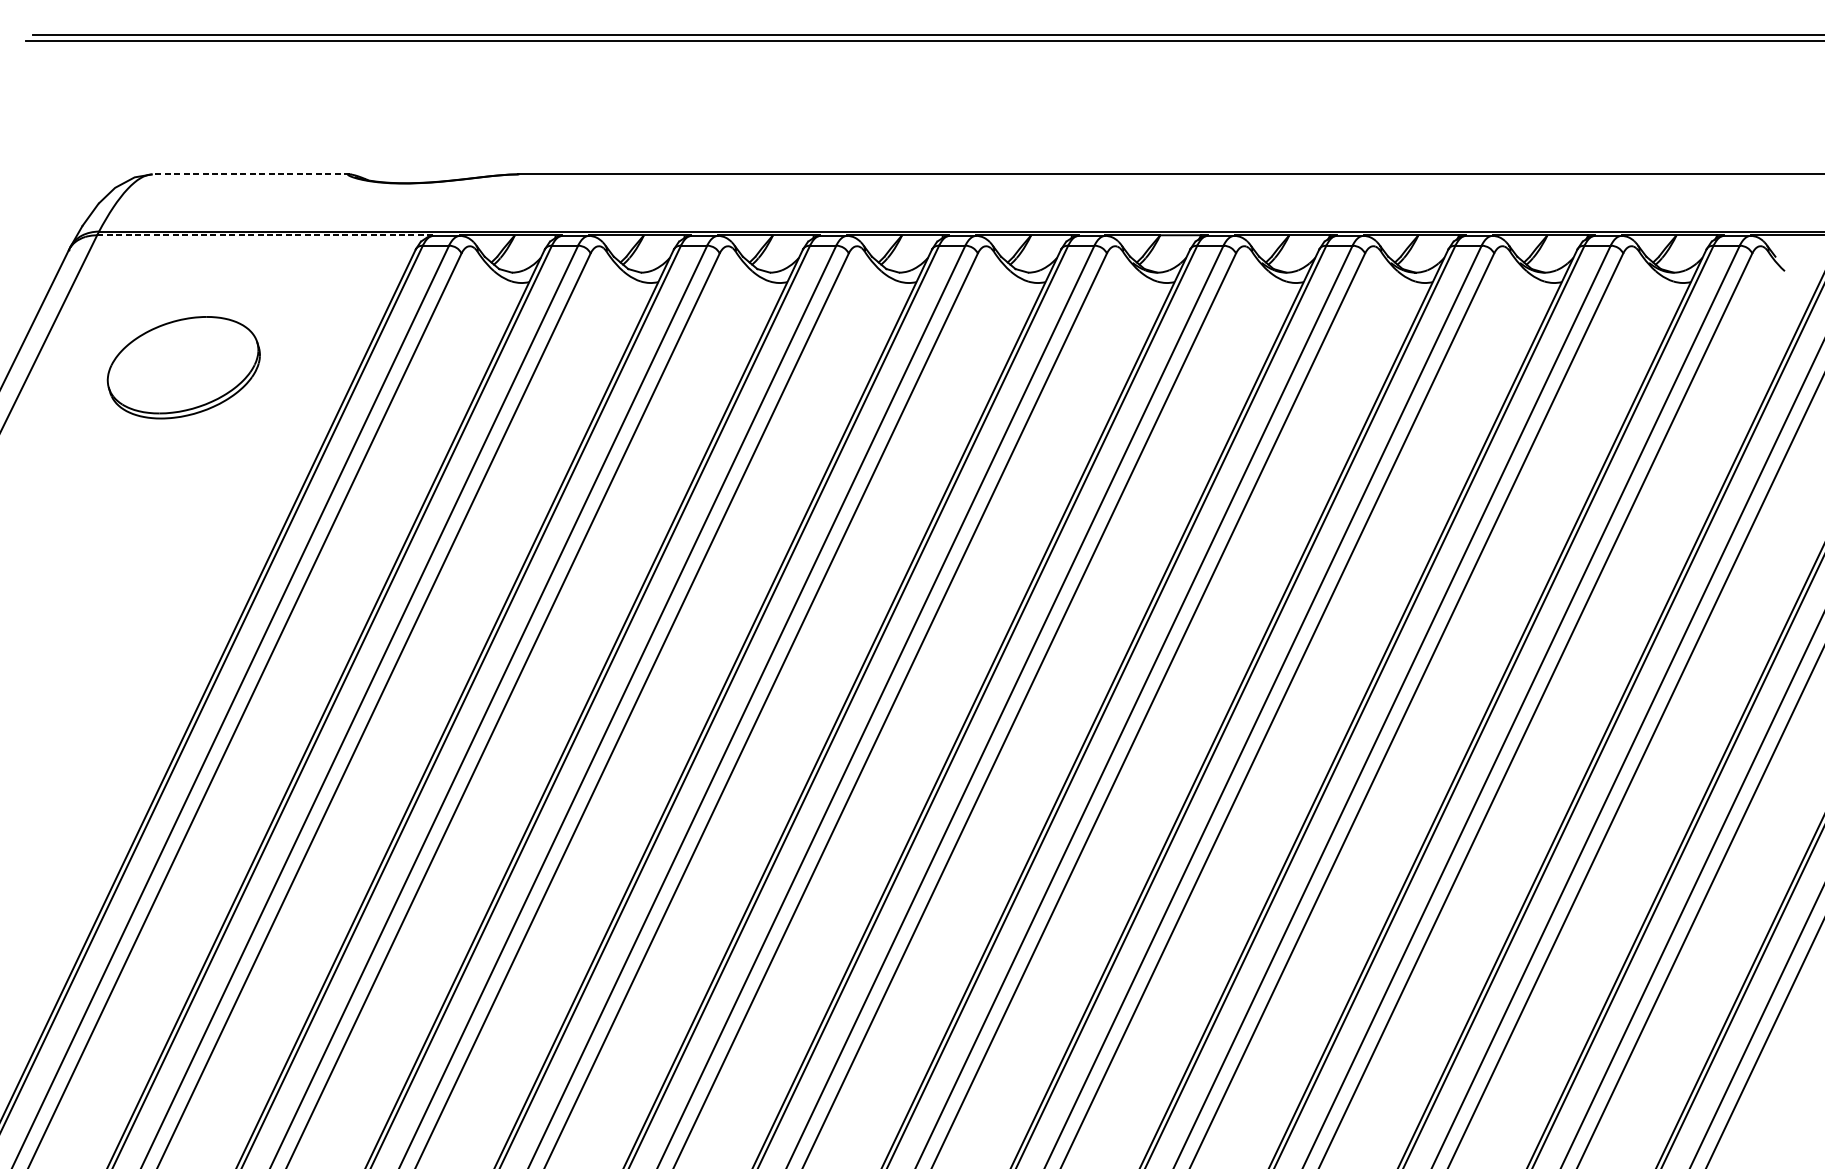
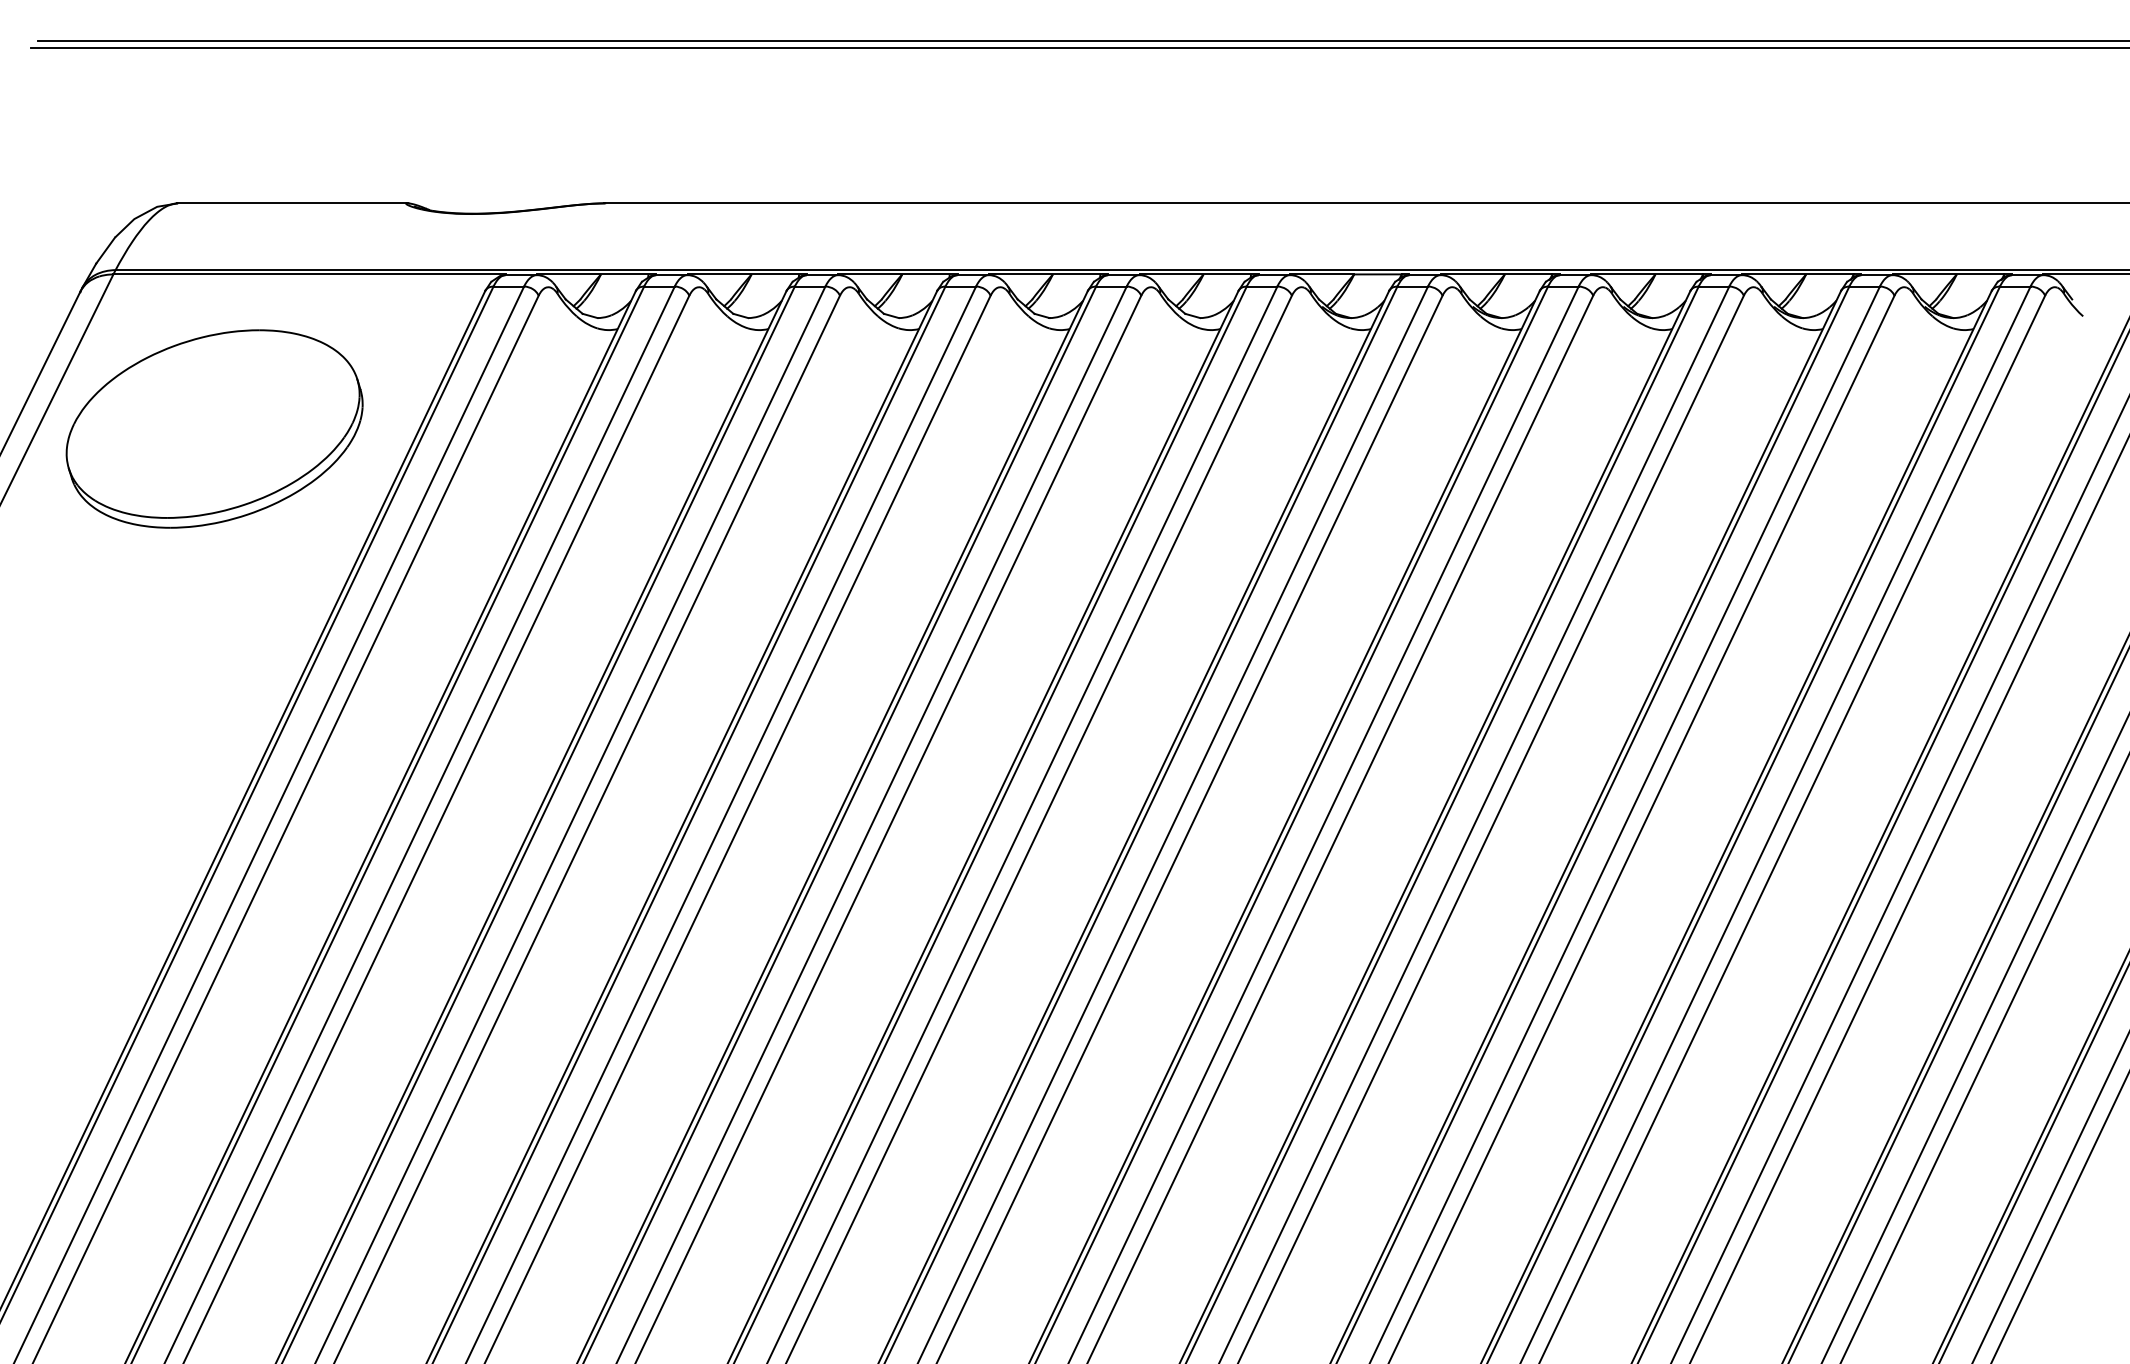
line: (250, 174) -> (292, 203), dashed -> solid
line: (265, 235) -> (309, 274), dashed -> solid
part: (183, 367) -> (214, 428), size x1.67

